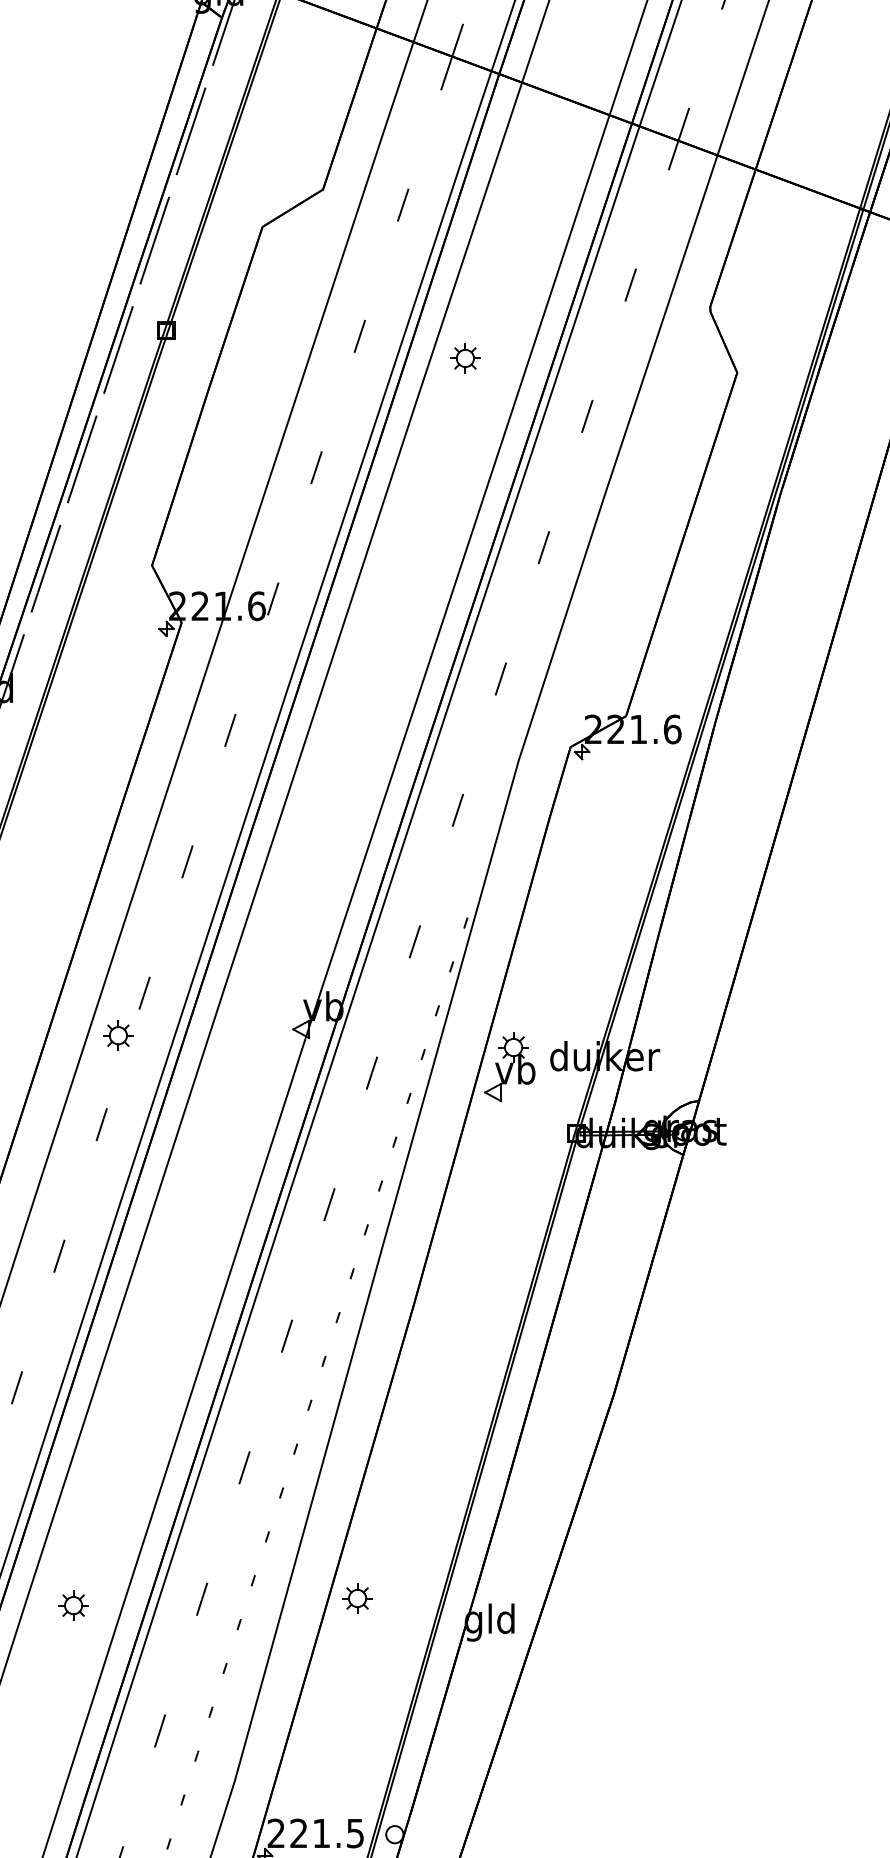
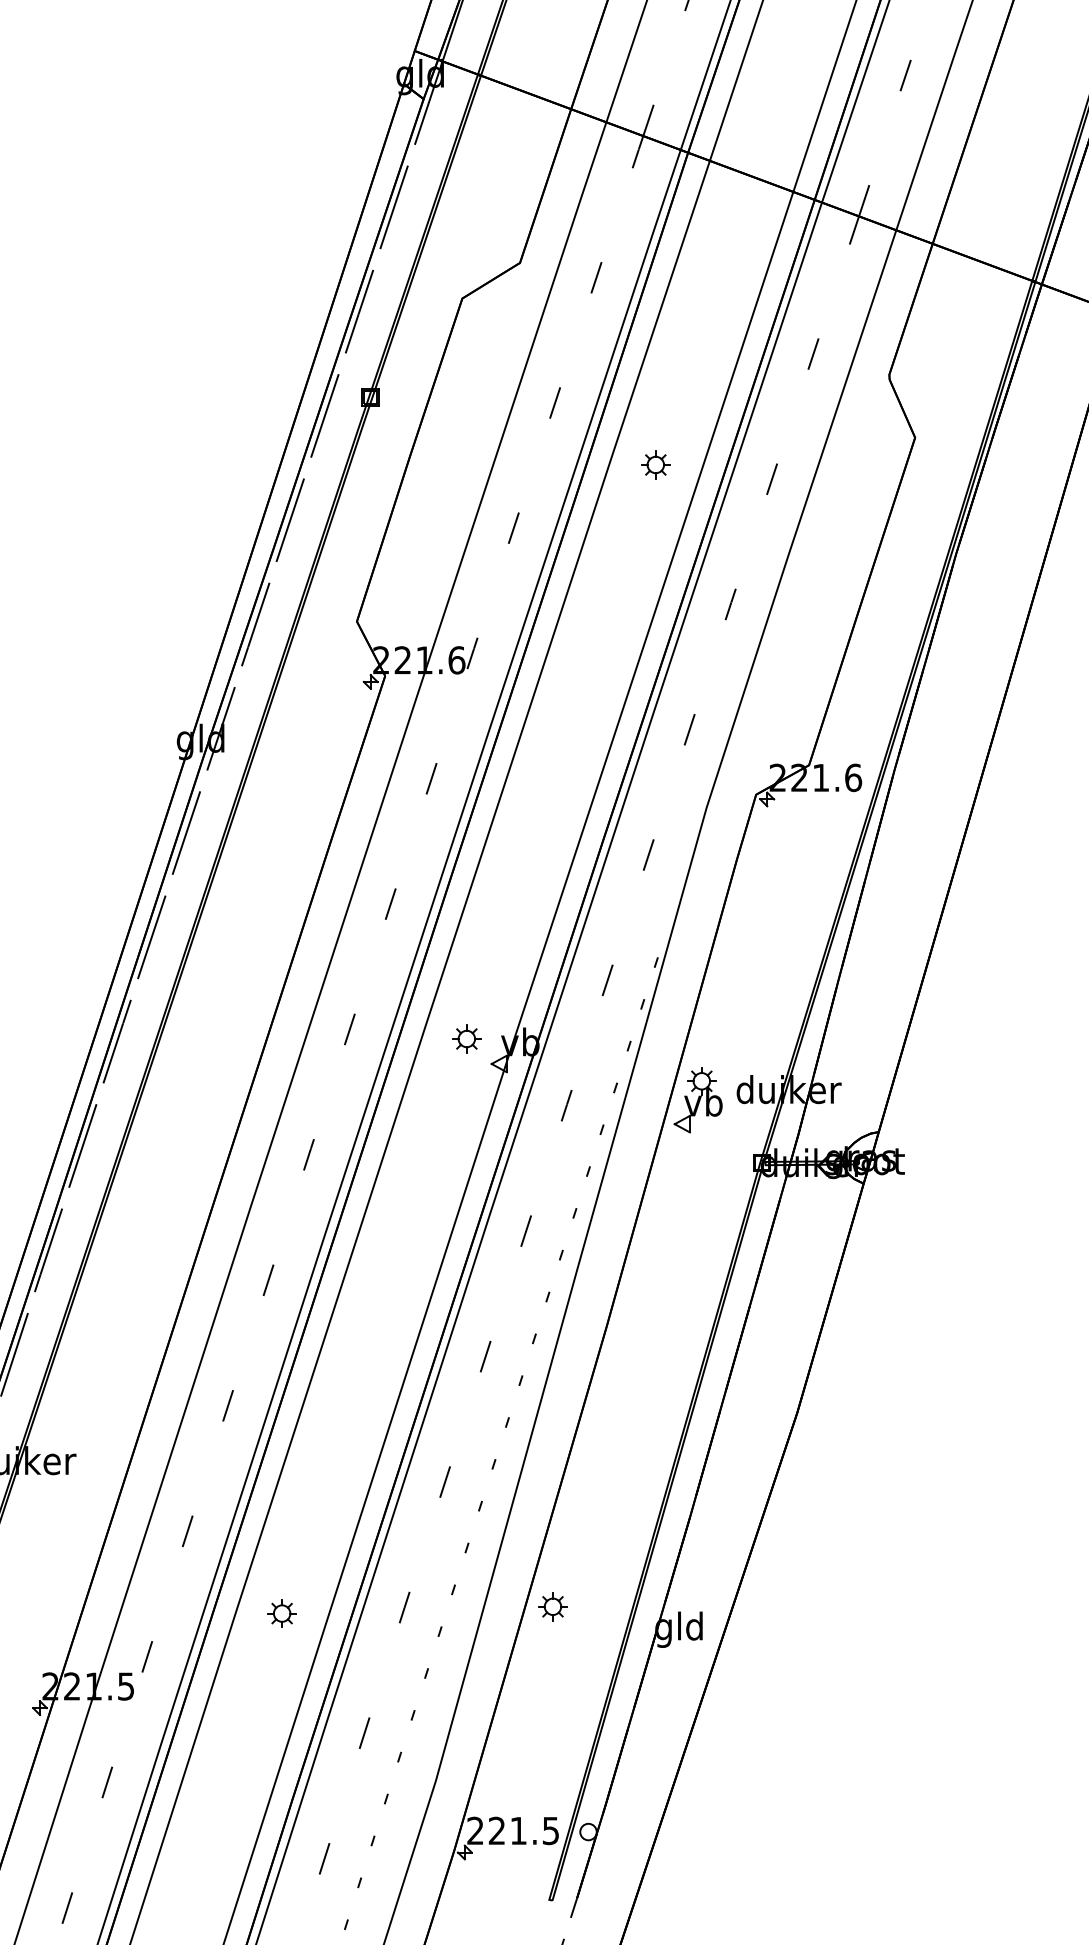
part: (465, 357) -> (655, 464), moved
part: (118, 1035) -> (466, 1038), moved

